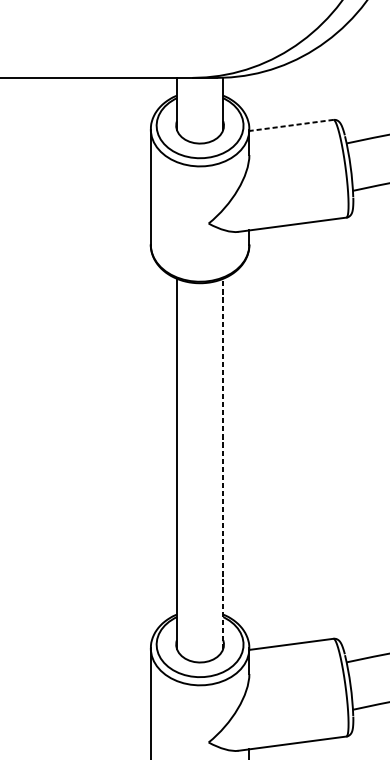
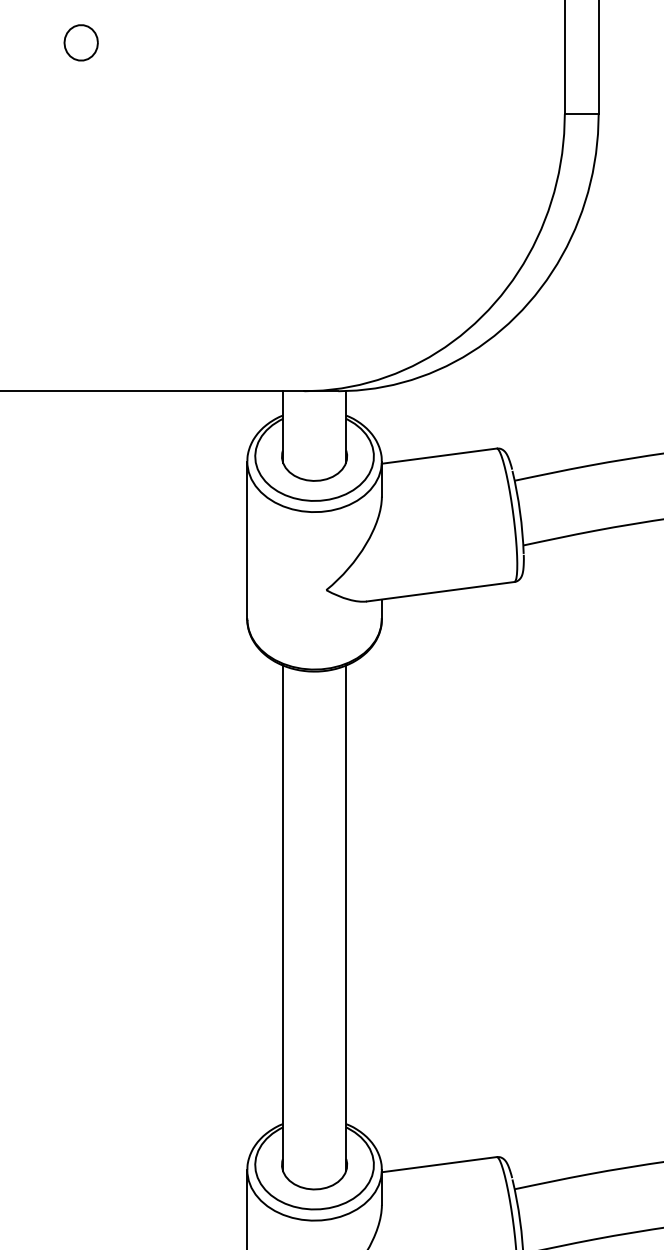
line: (291, 125) -> (439, 456), dashed -> solid
line: (223, 464) -> (346, 918), dashed -> solid

